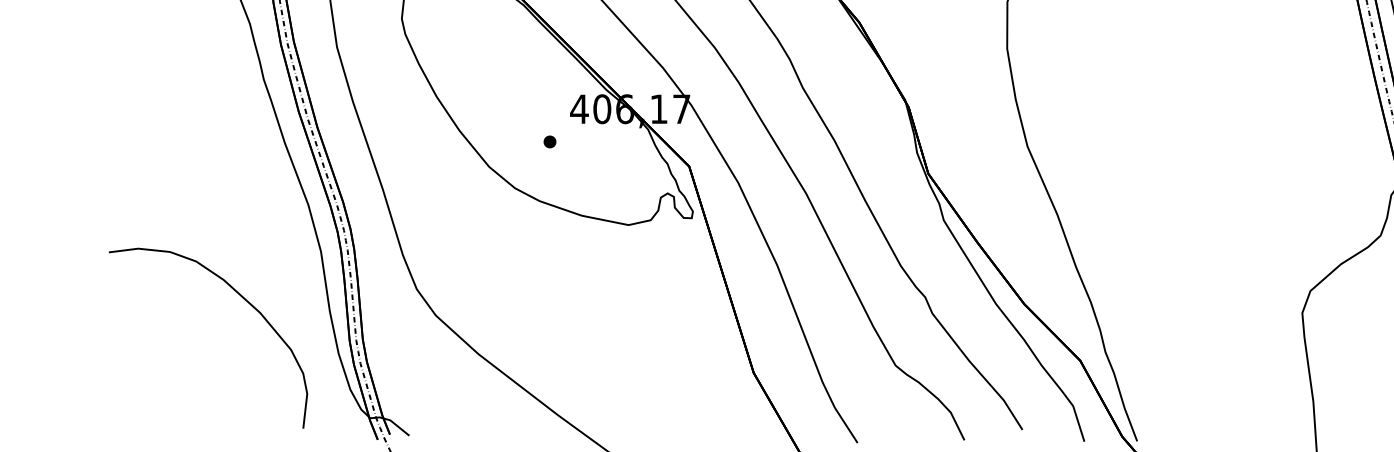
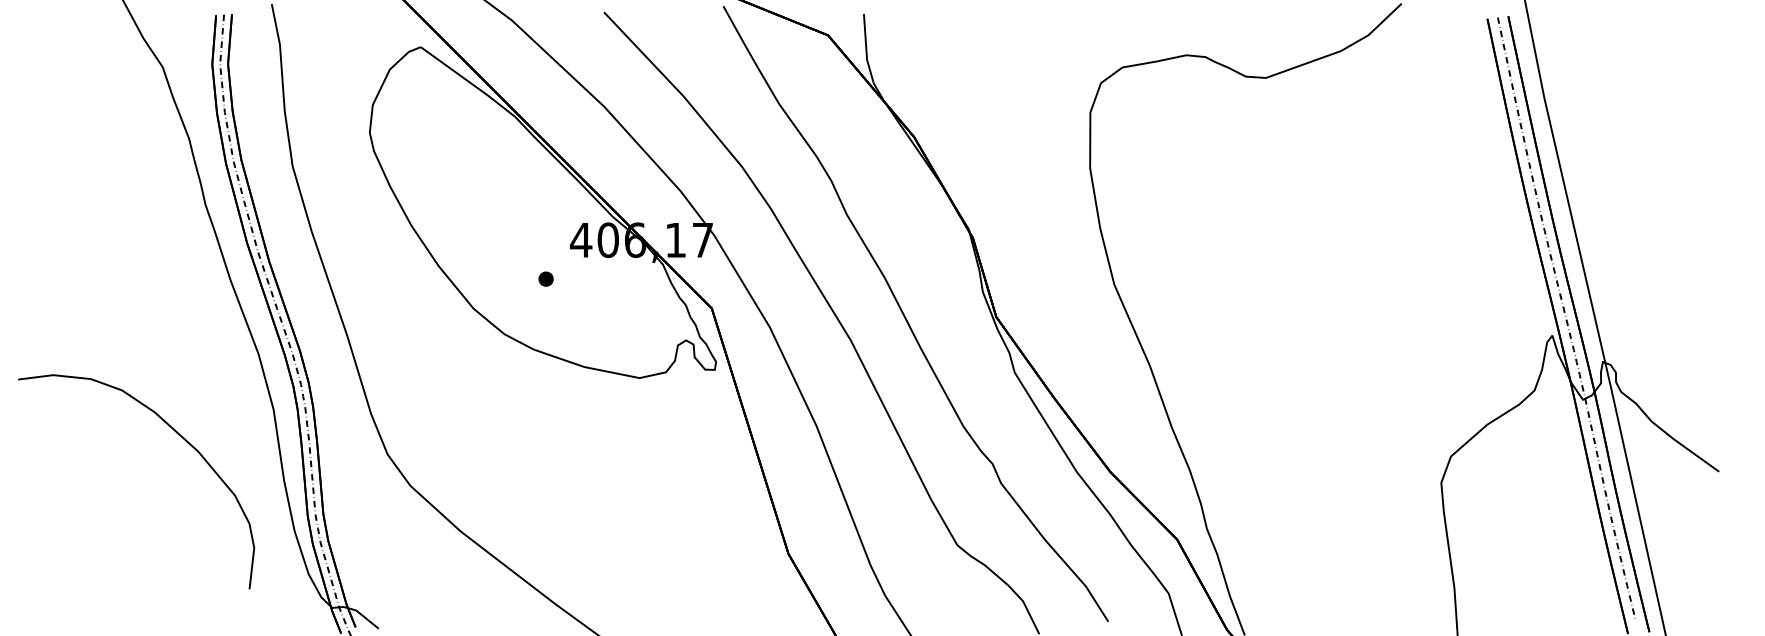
curve: (243, 299) -> (178, 435), moved

